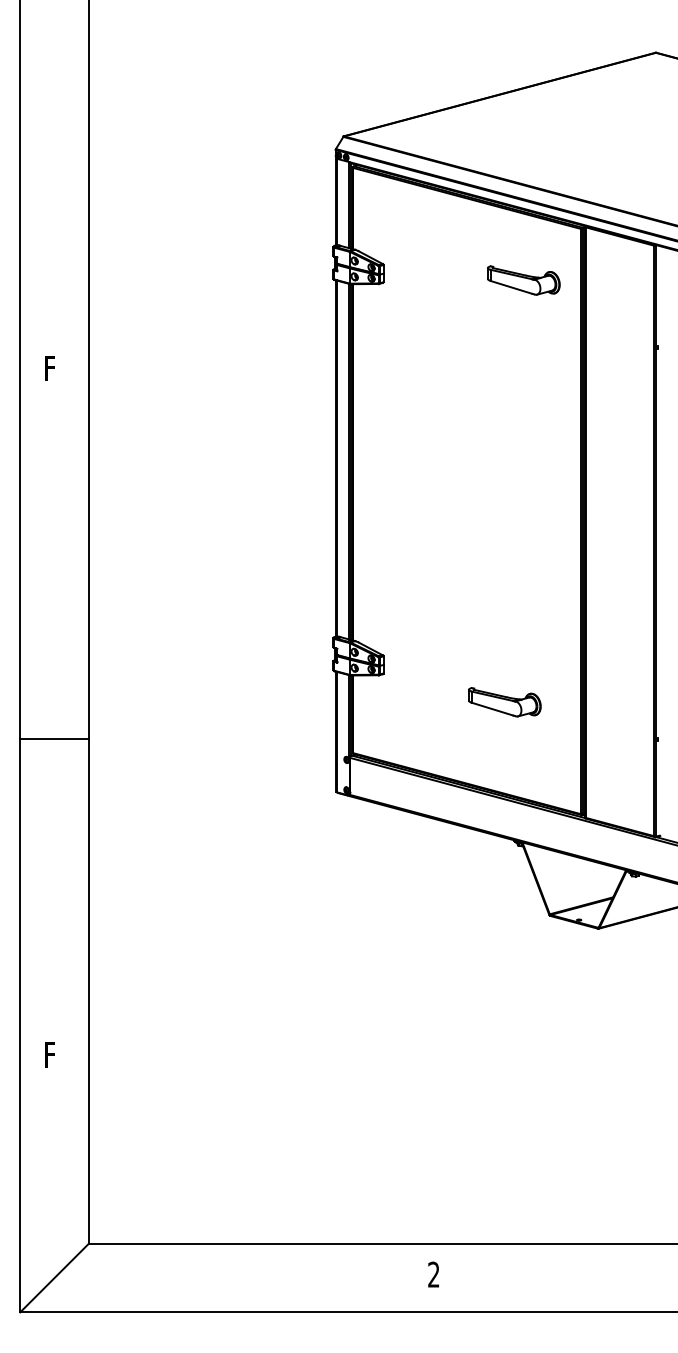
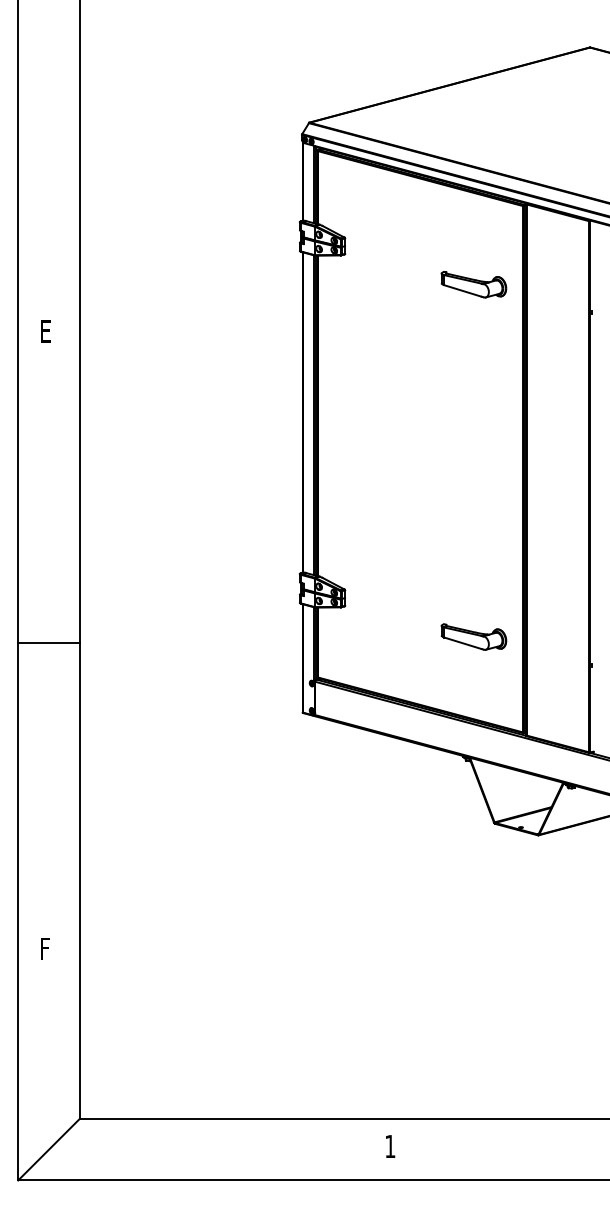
part: (523, 280) -> (473, 284), moved
text: (51, 368) -> (46, 331), F -> E
part: (504, 702) -> (473, 637), moved
line: (54, 739) -> (49, 643), moved
text: (433, 1274) -> (389, 1146), 2 -> 1

